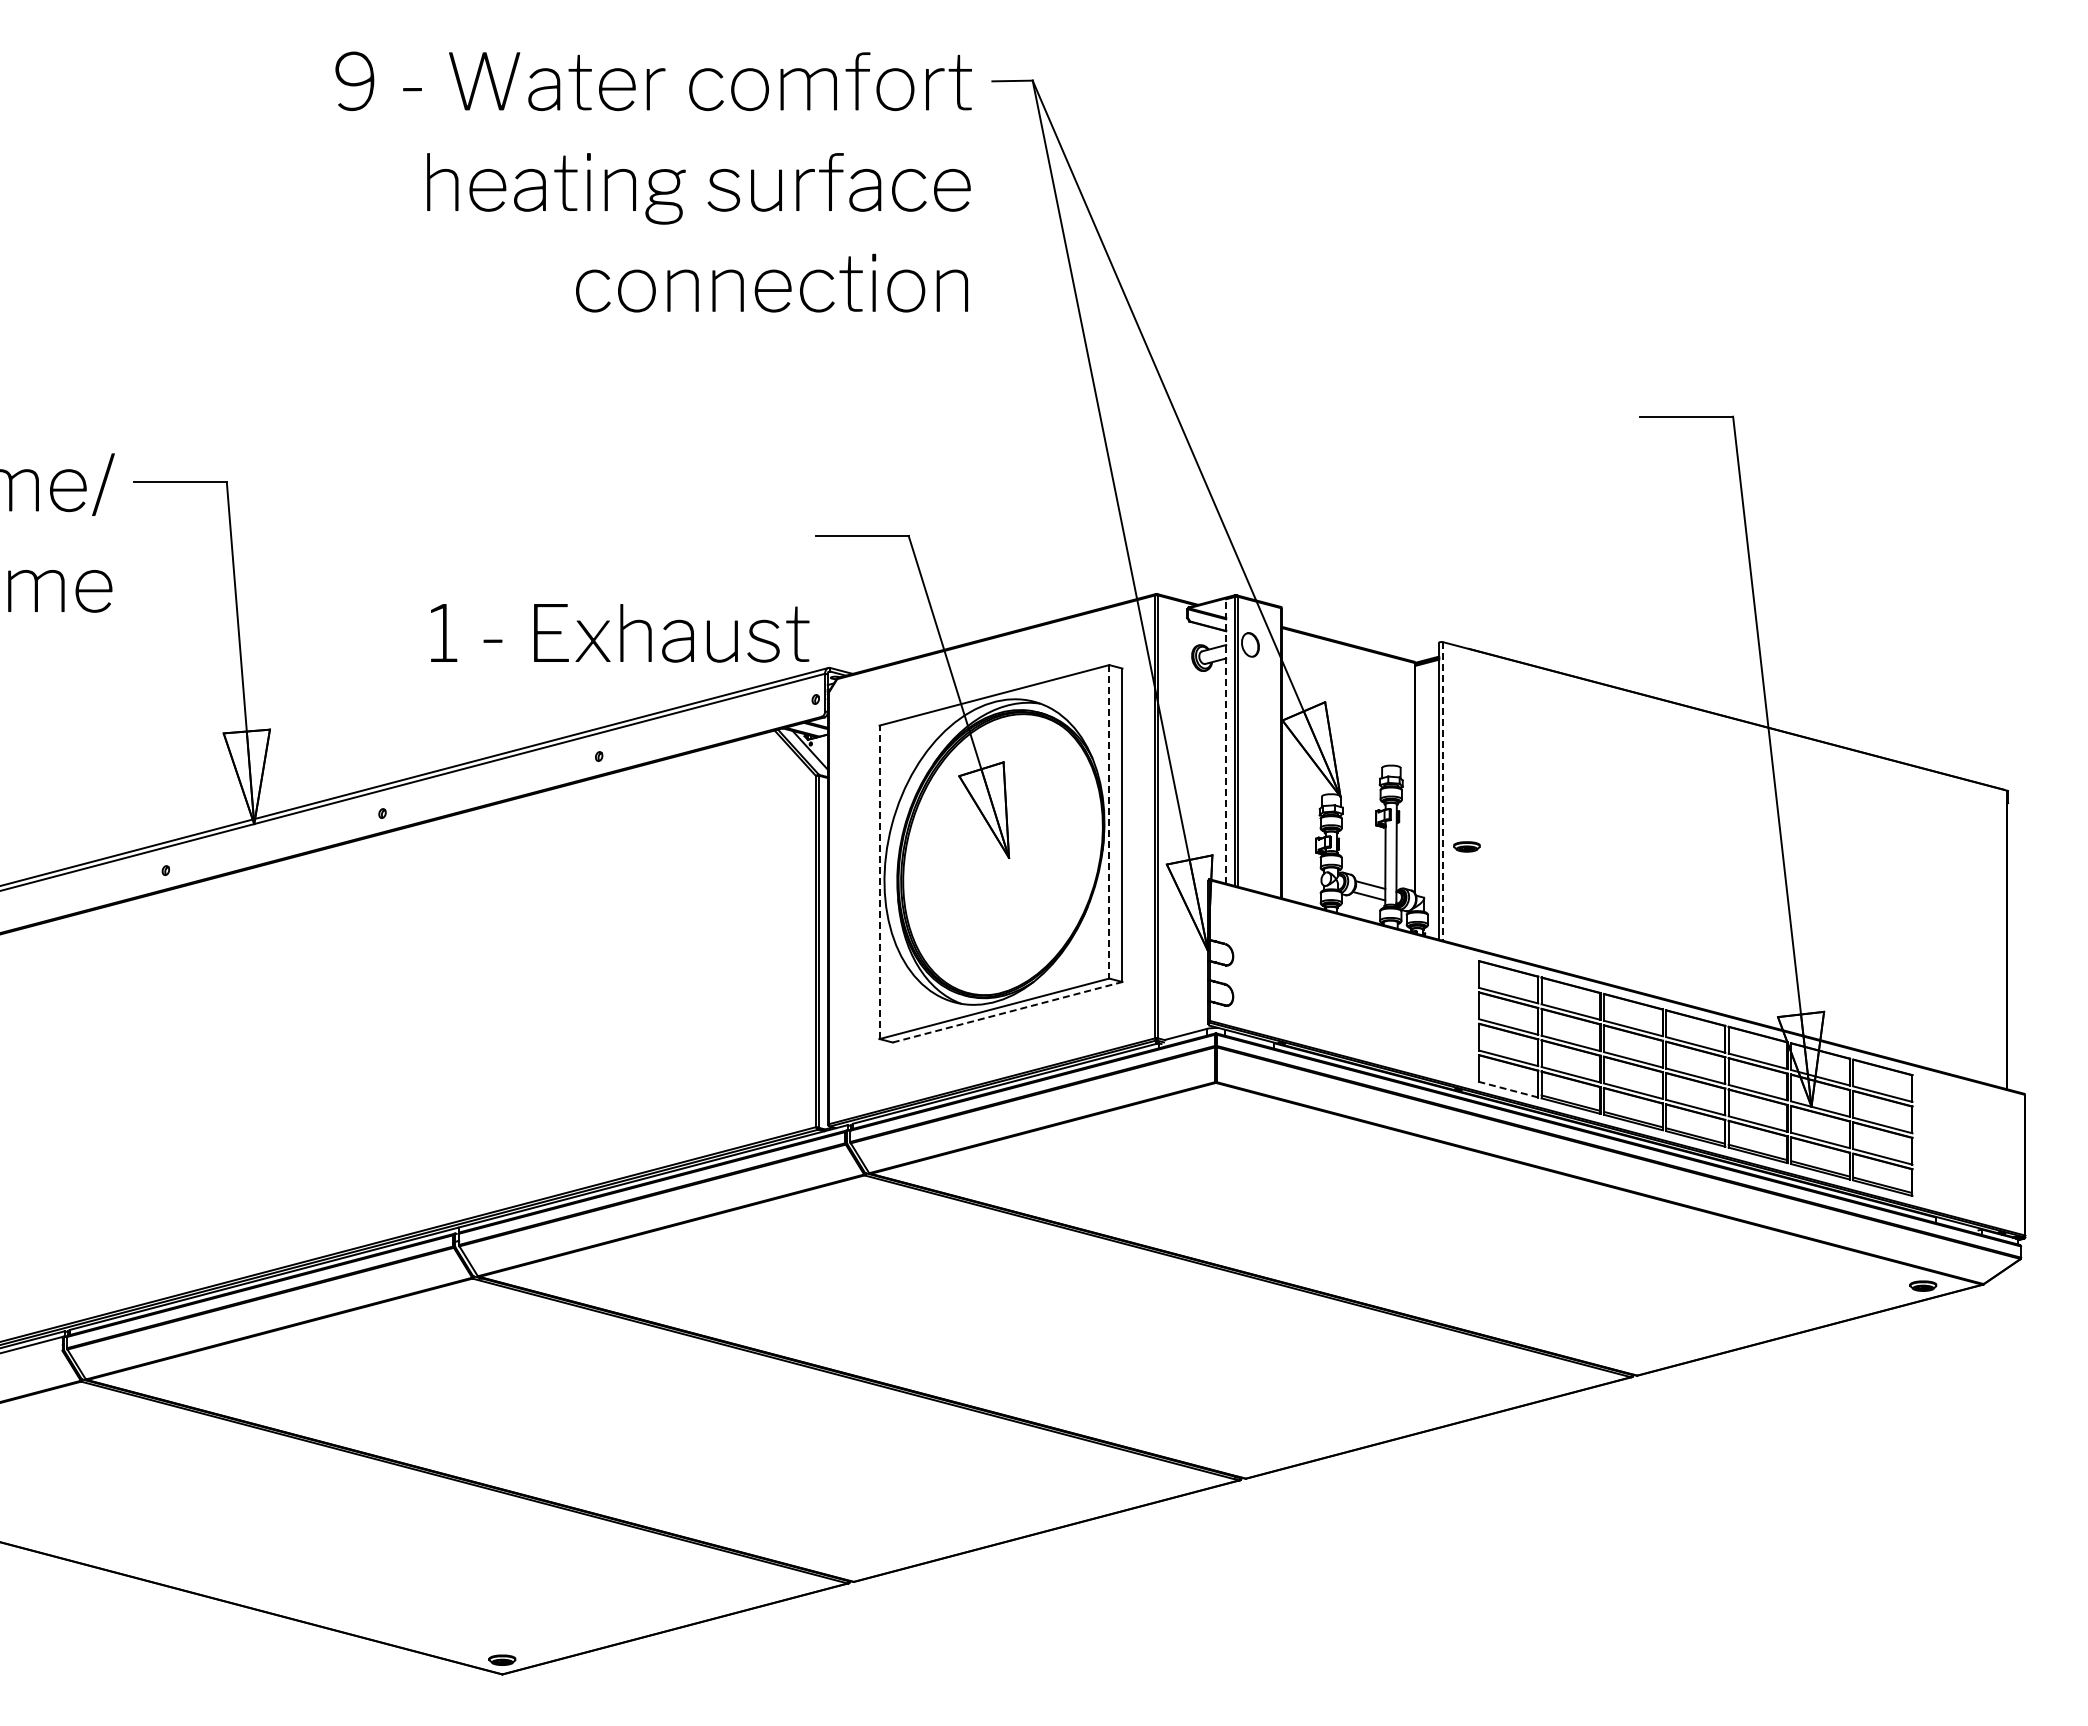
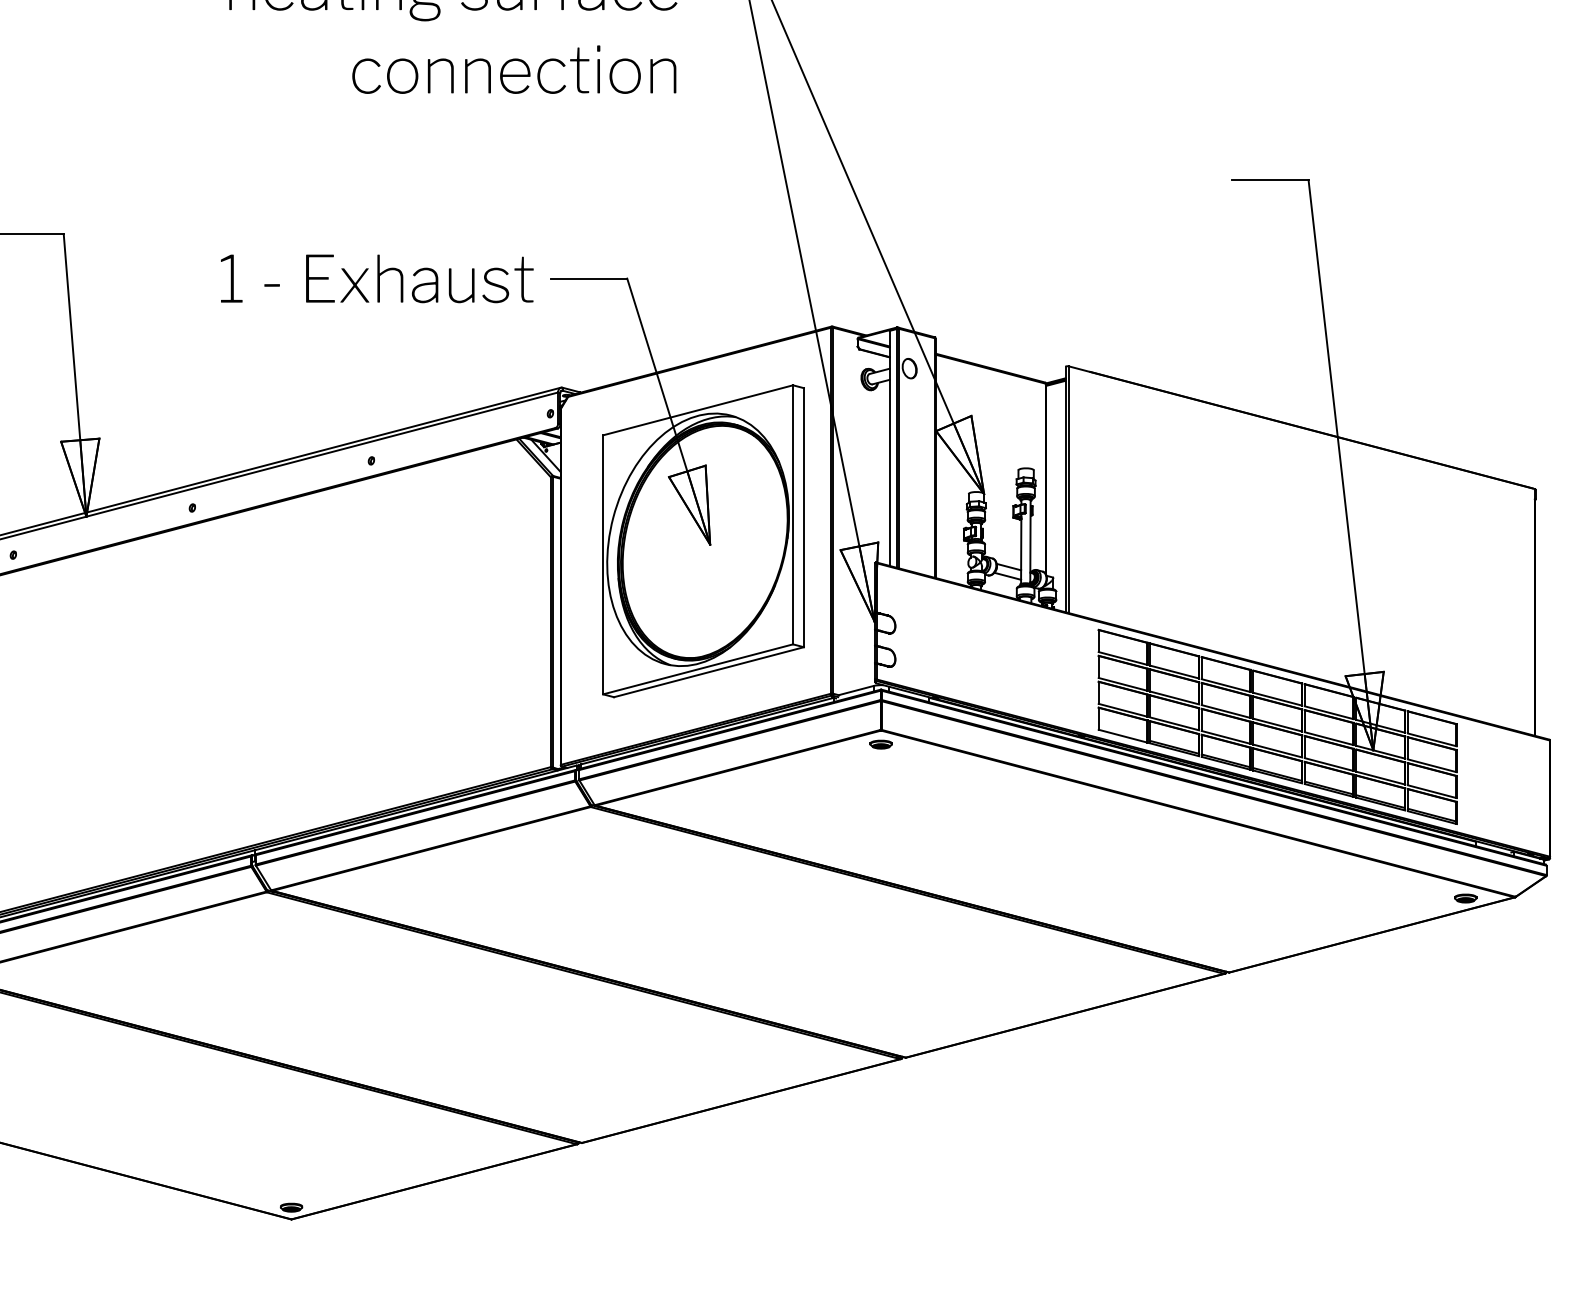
text: (620, 633) -> (377, 279), moved
line: (1226, 740) -> (889, 447), dashed -> solid
line: (1443, 791) -> (1069, 489), dashed -> solid
line: (1109, 821) -> (793, 514), dashed -> solid
part: (1466, 846) -> (880, 744), moved
line: (879, 882) -> (603, 564), dashed -> solid
line: (1007, 1012) -> (708, 672), dashed -> solid
line: (1508, 1089) -> (1122, 736), dashed -> solid

